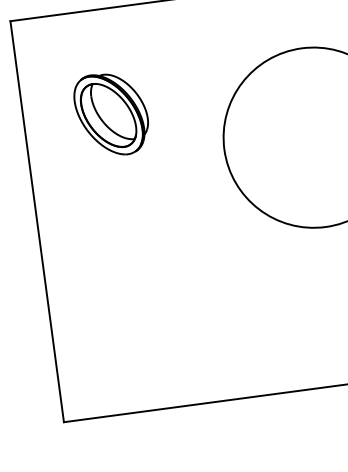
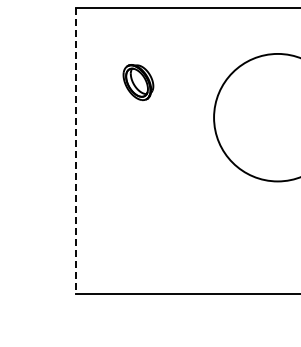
part: (111, 114) -> (138, 82), size x0.6
line: (37, 222) -> (76, 151), solid -> dashed

